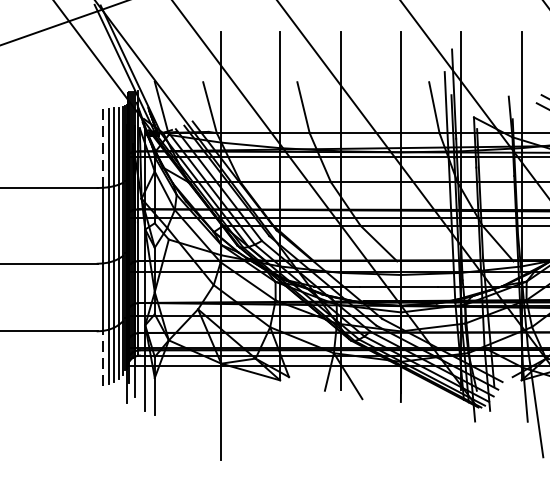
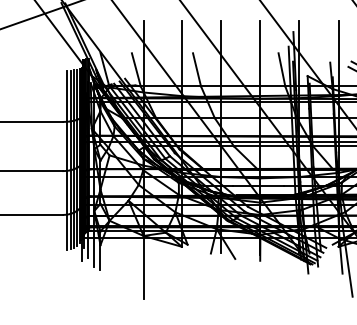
line: (102, 147) -> (66, 95), dashed -> solid
line: (102, 358) -> (66, 232), dashed -> solid

